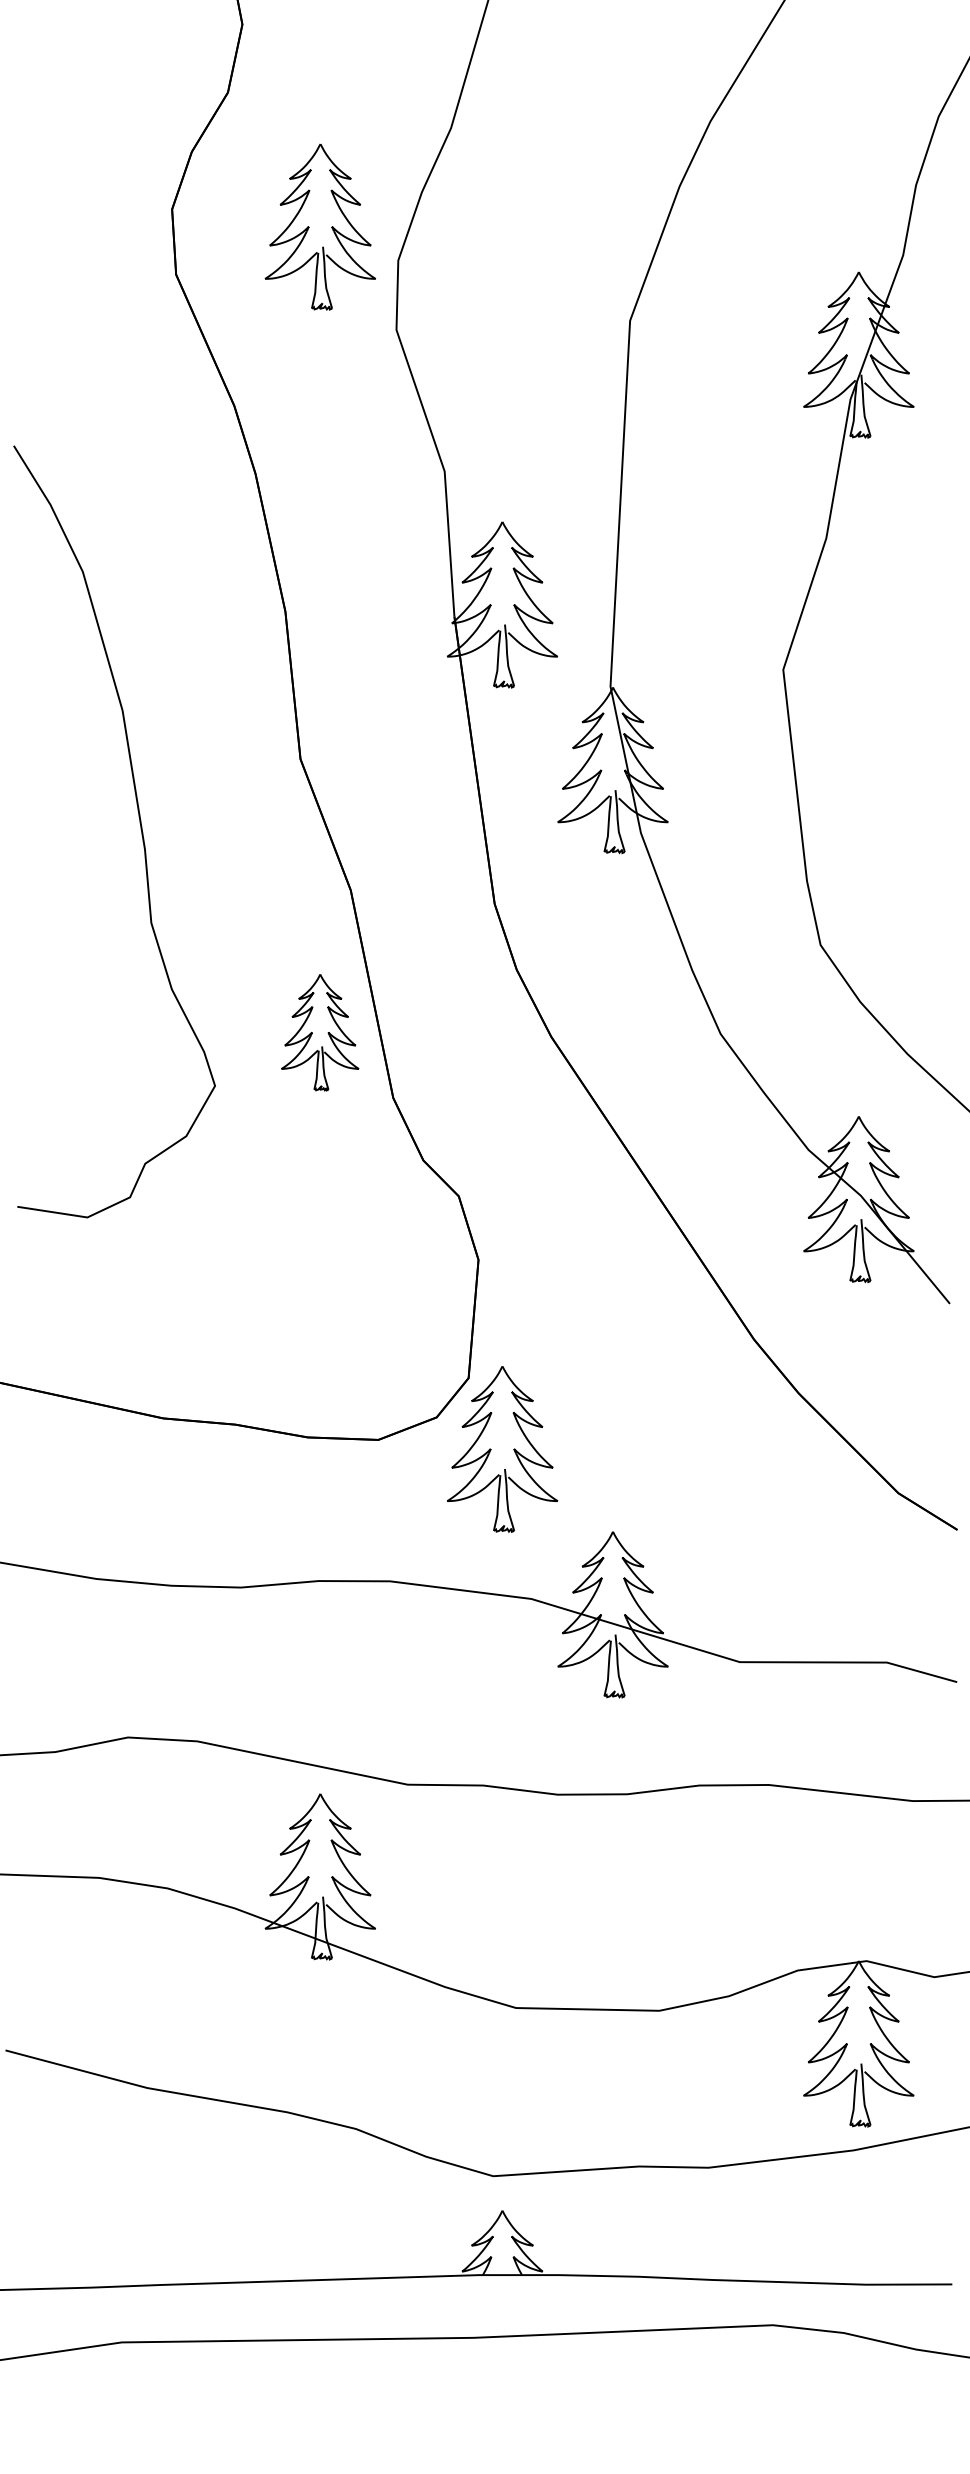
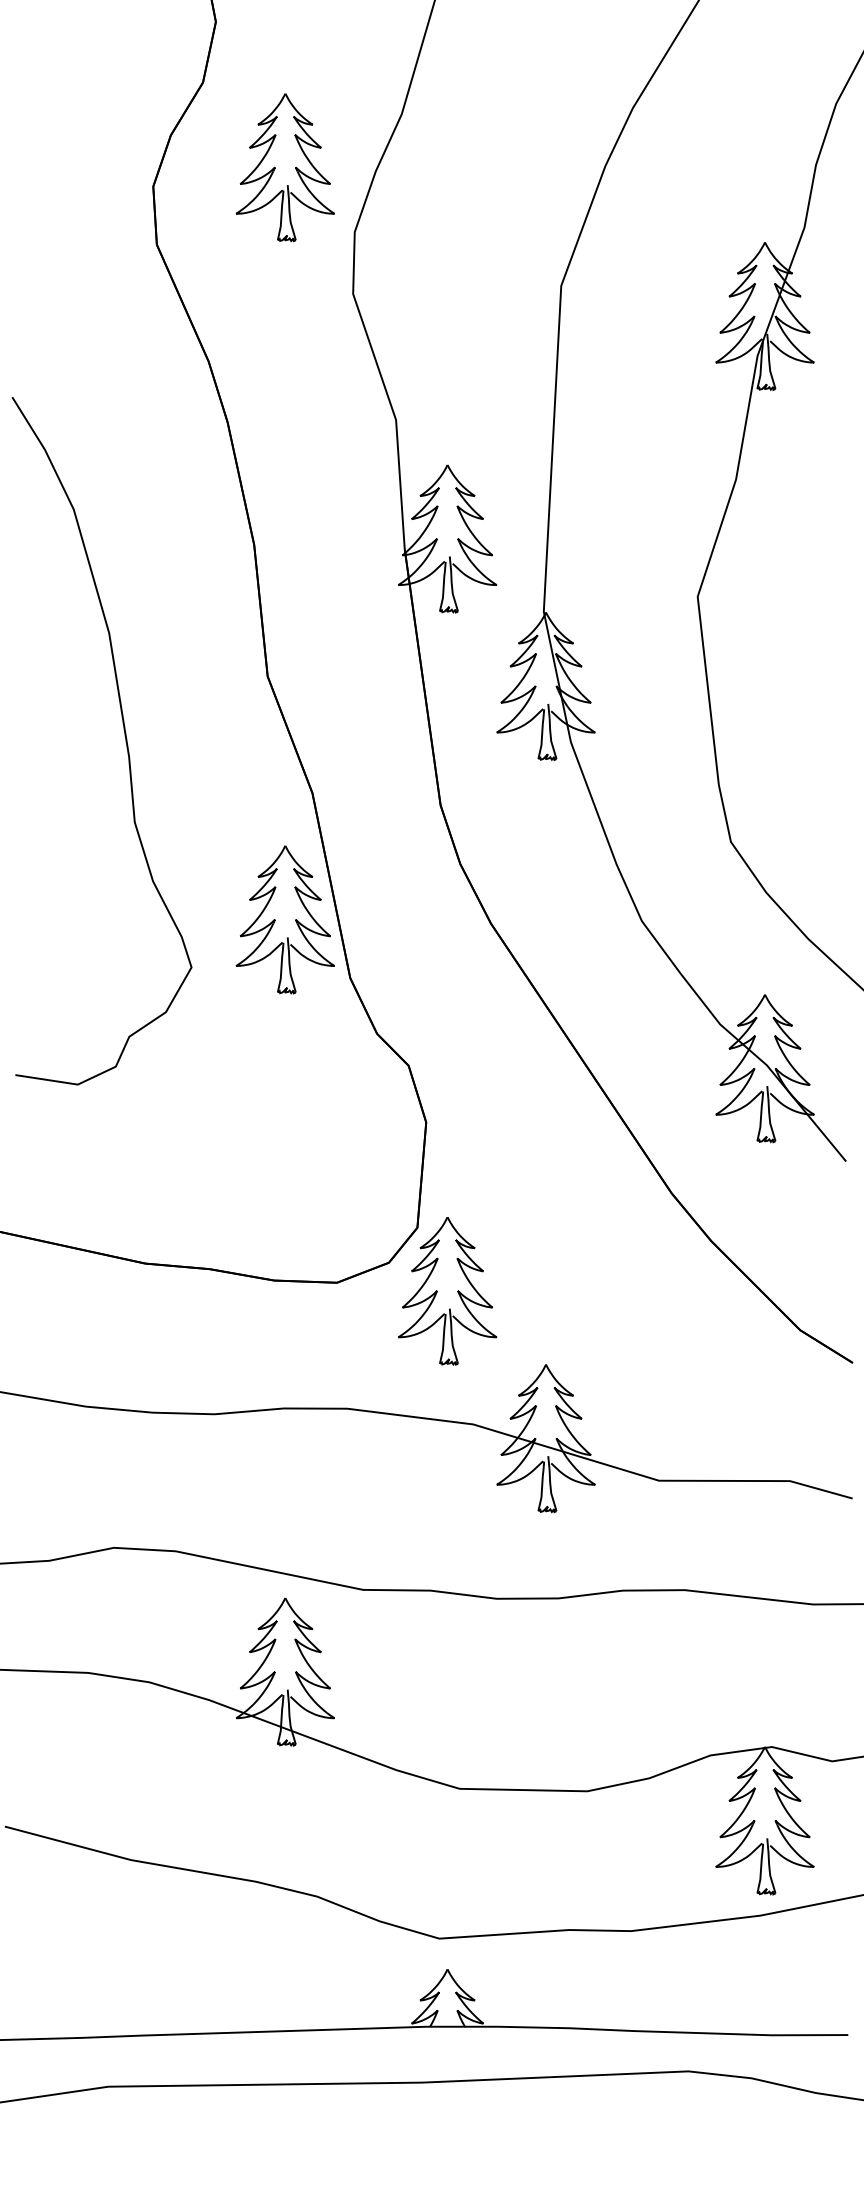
part: (320, 226) -> (285, 167), moved
part: (319, 1032) -> (284, 919), size x1.43

